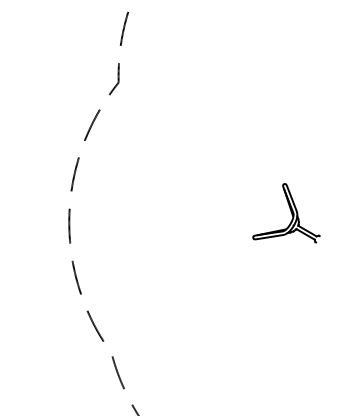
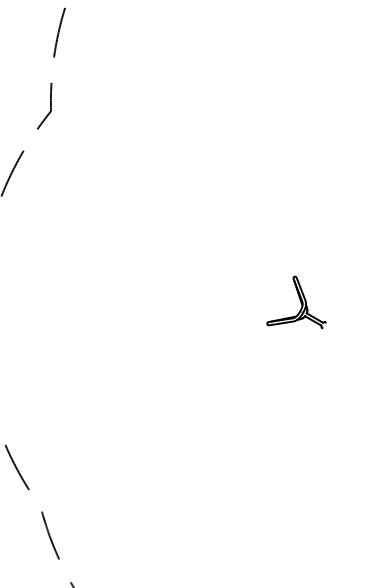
part: (286, 213) -> (296, 302), size x0.6

